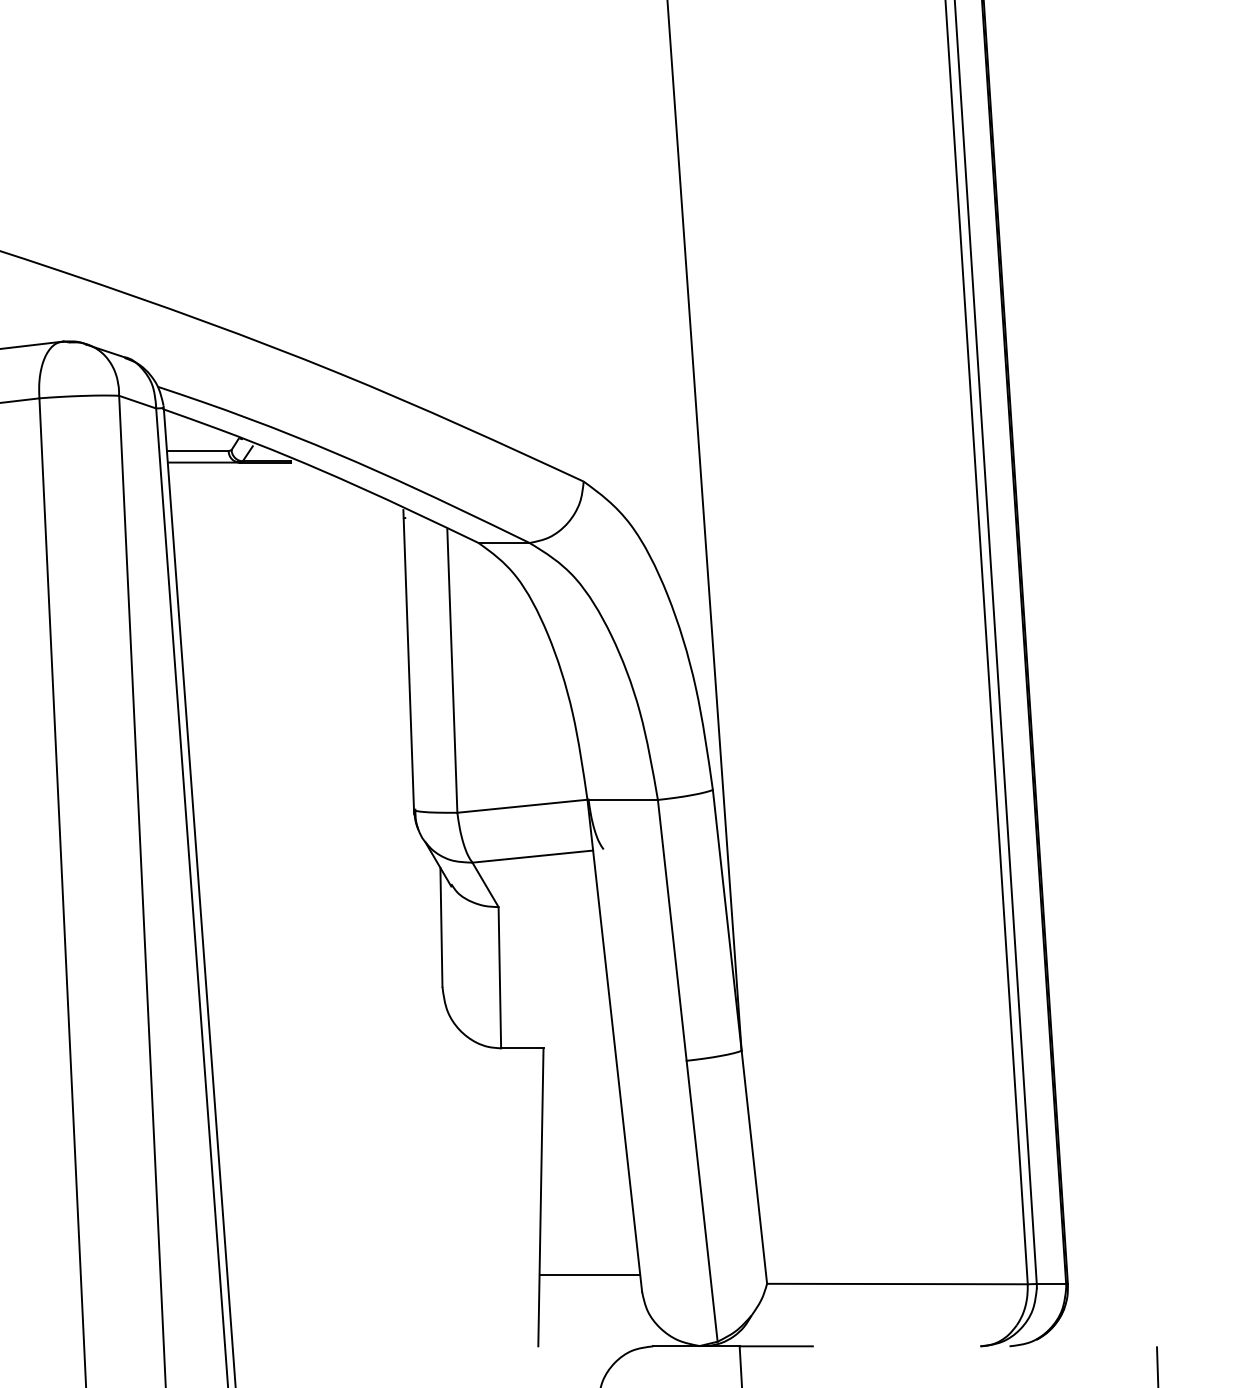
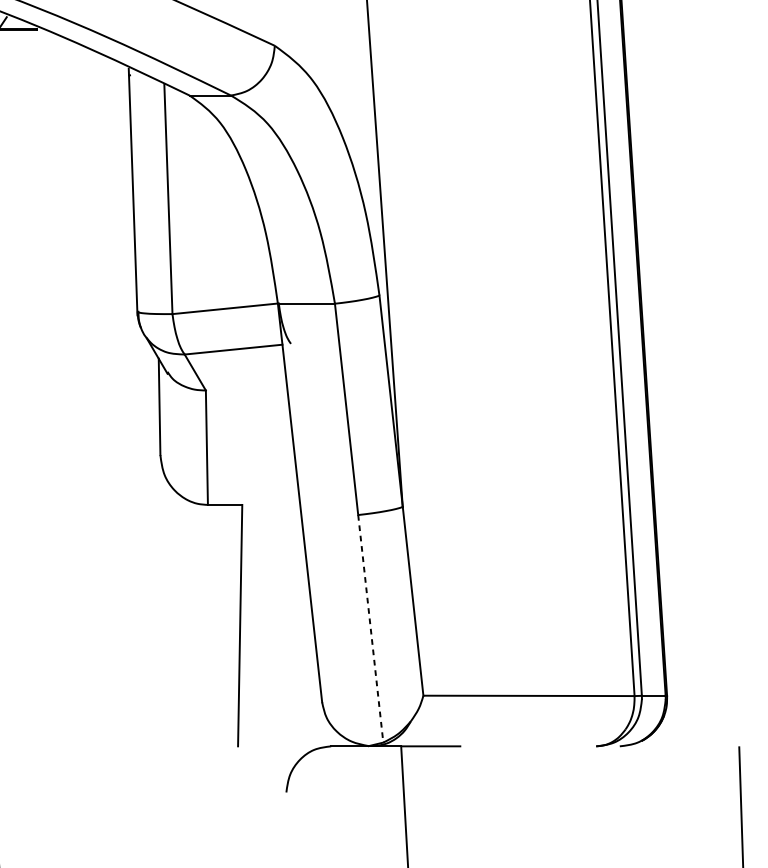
line: (702, 1201) -> (371, 629), solid -> dashed
line: (589, 1275) -> (279, 688), removed

